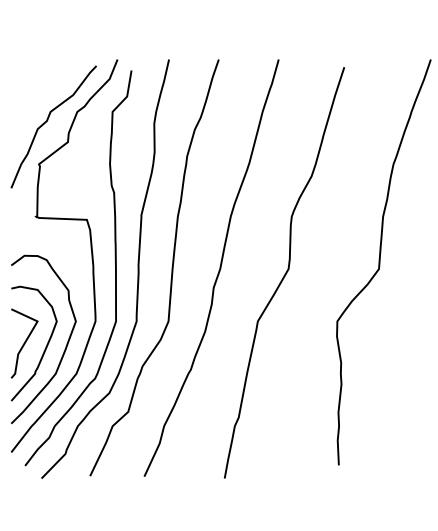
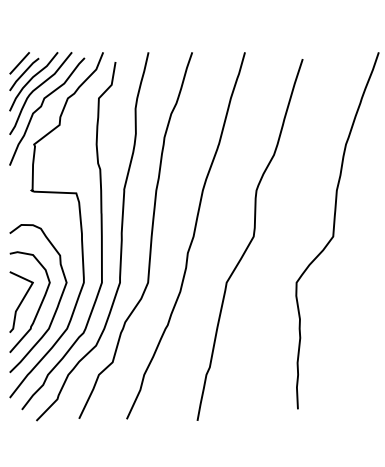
part: (46, 106) -> (40, 93), added

